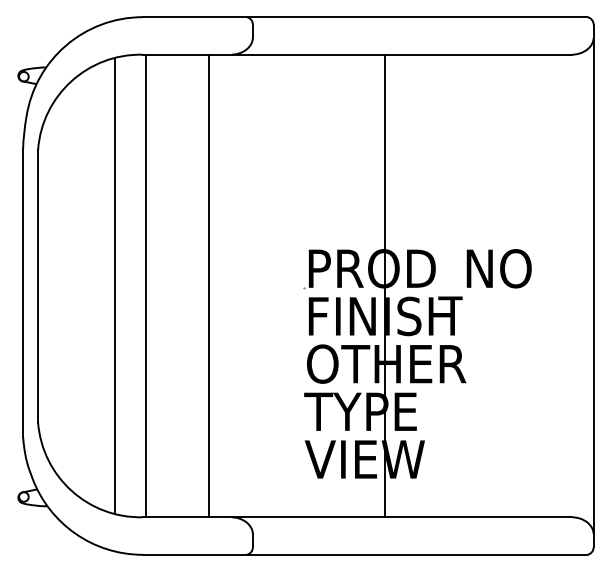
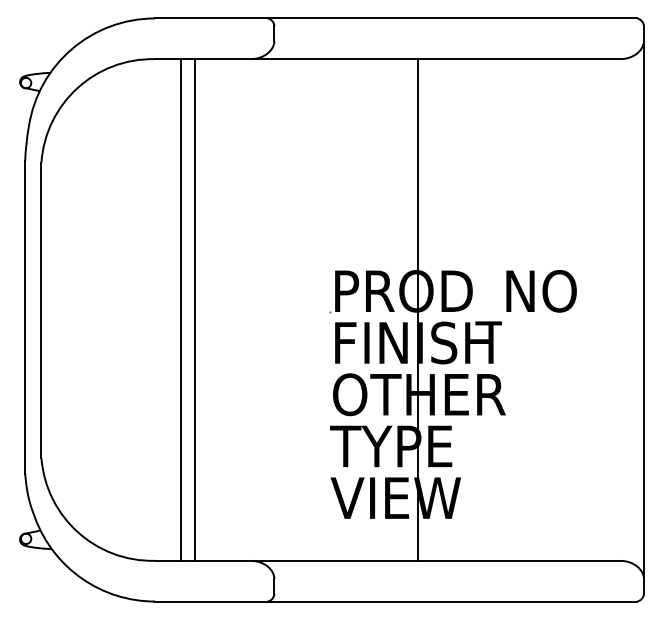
line: (115, 285) -> (125, 309), removed
line: (145, 285) -> (180, 309), moved
line: (209, 285) -> (194, 309), moved

